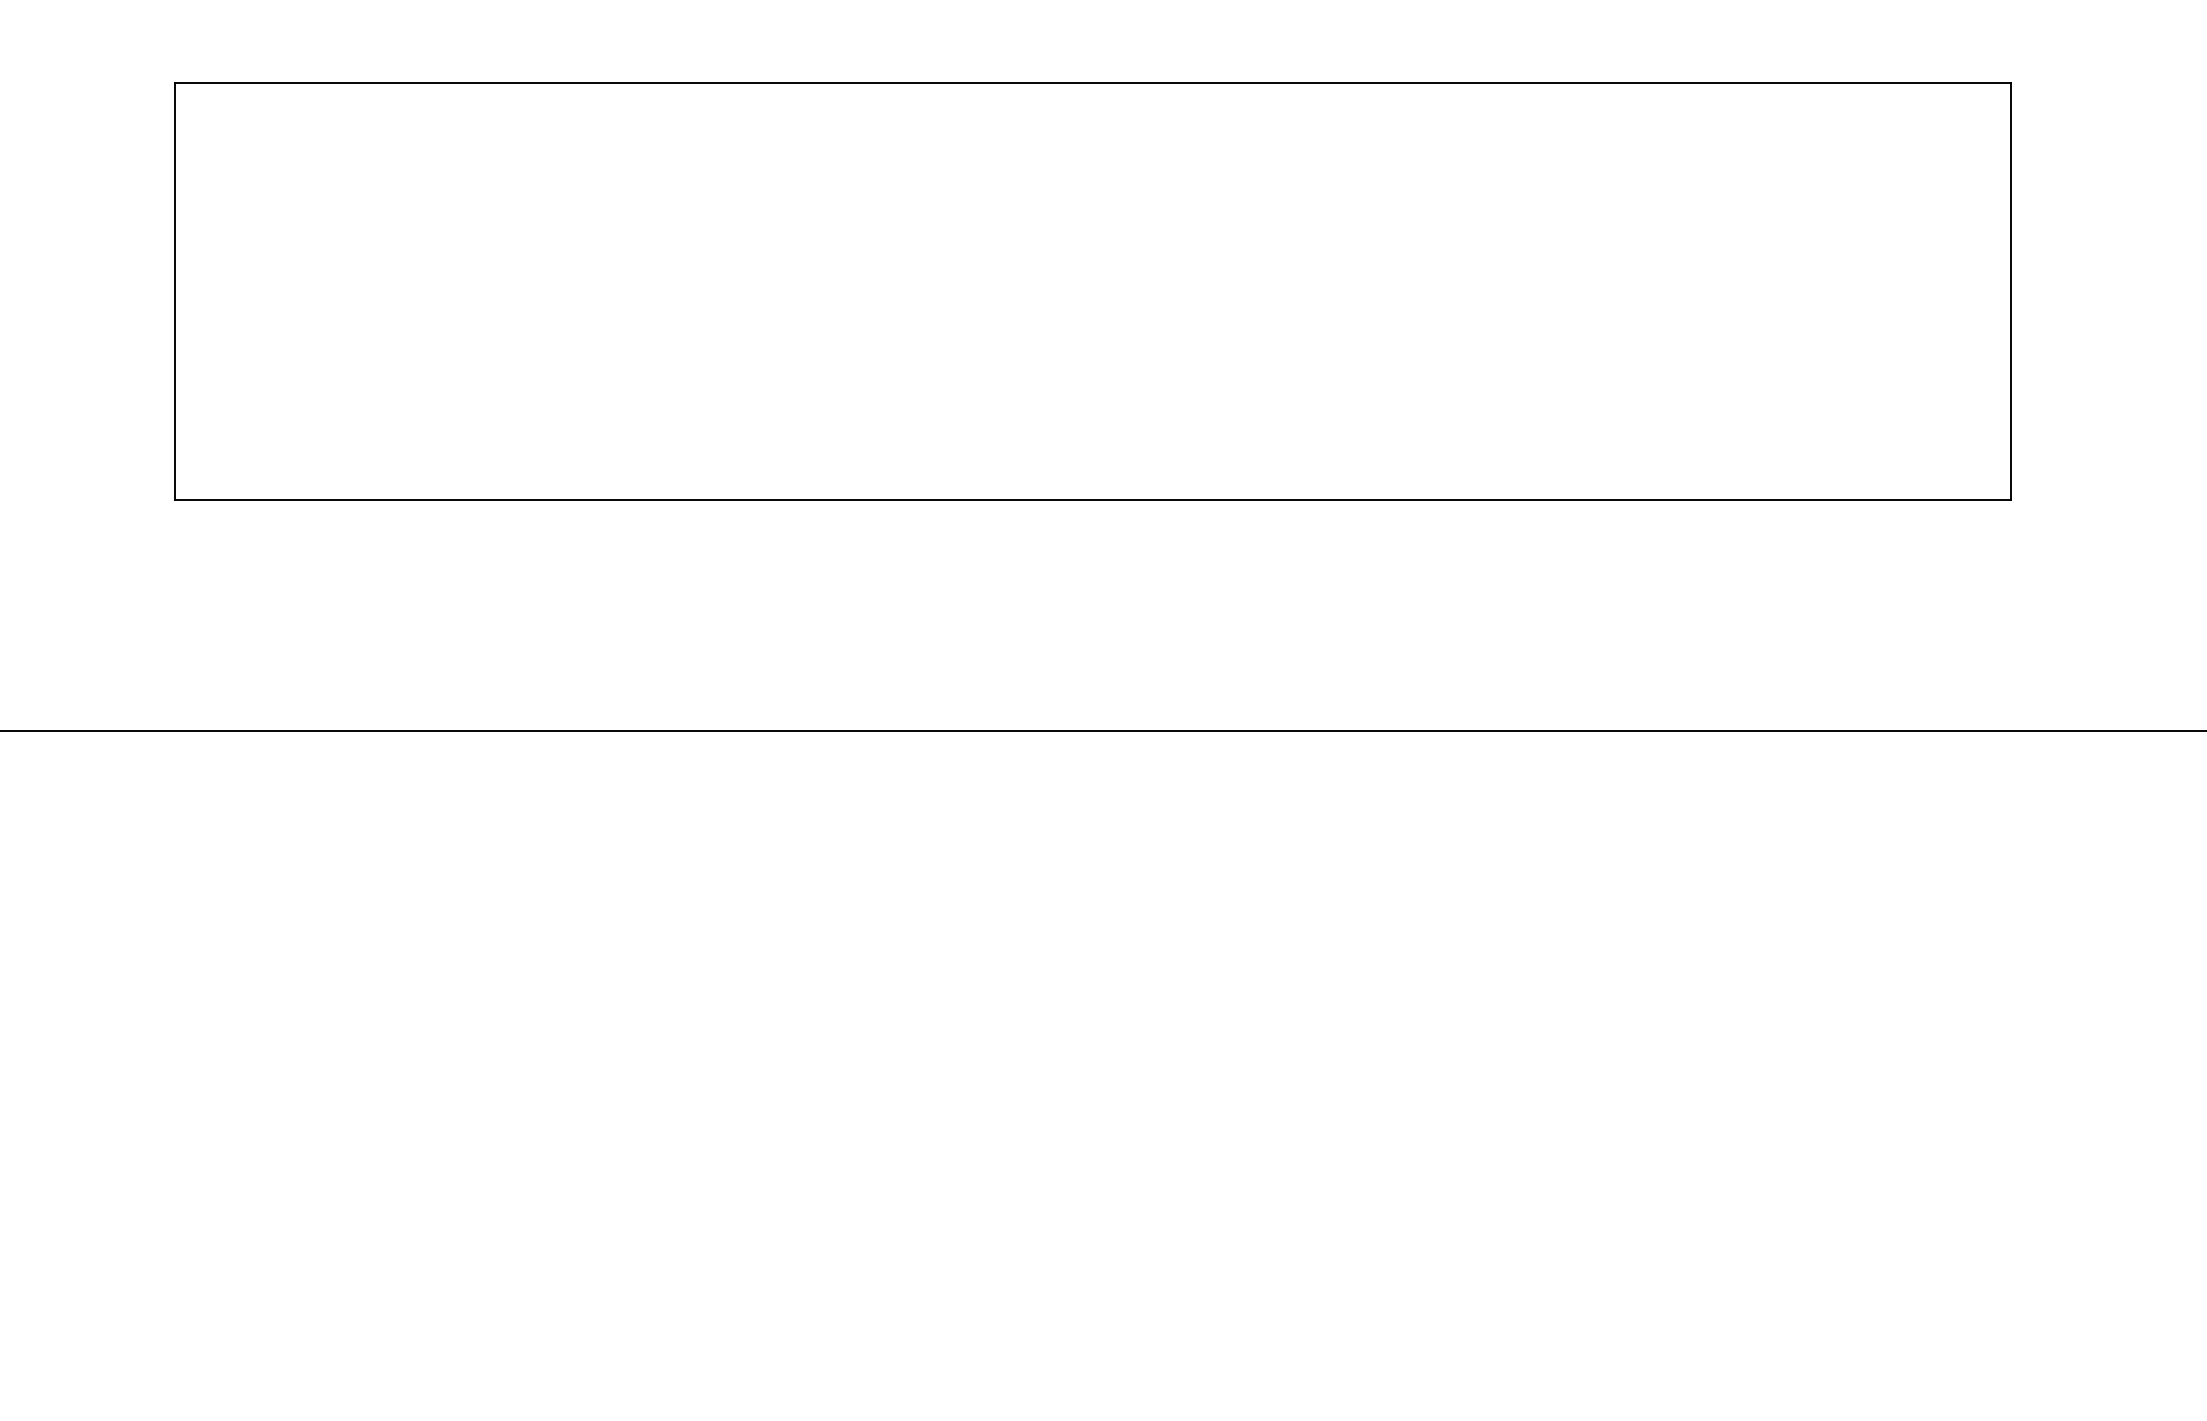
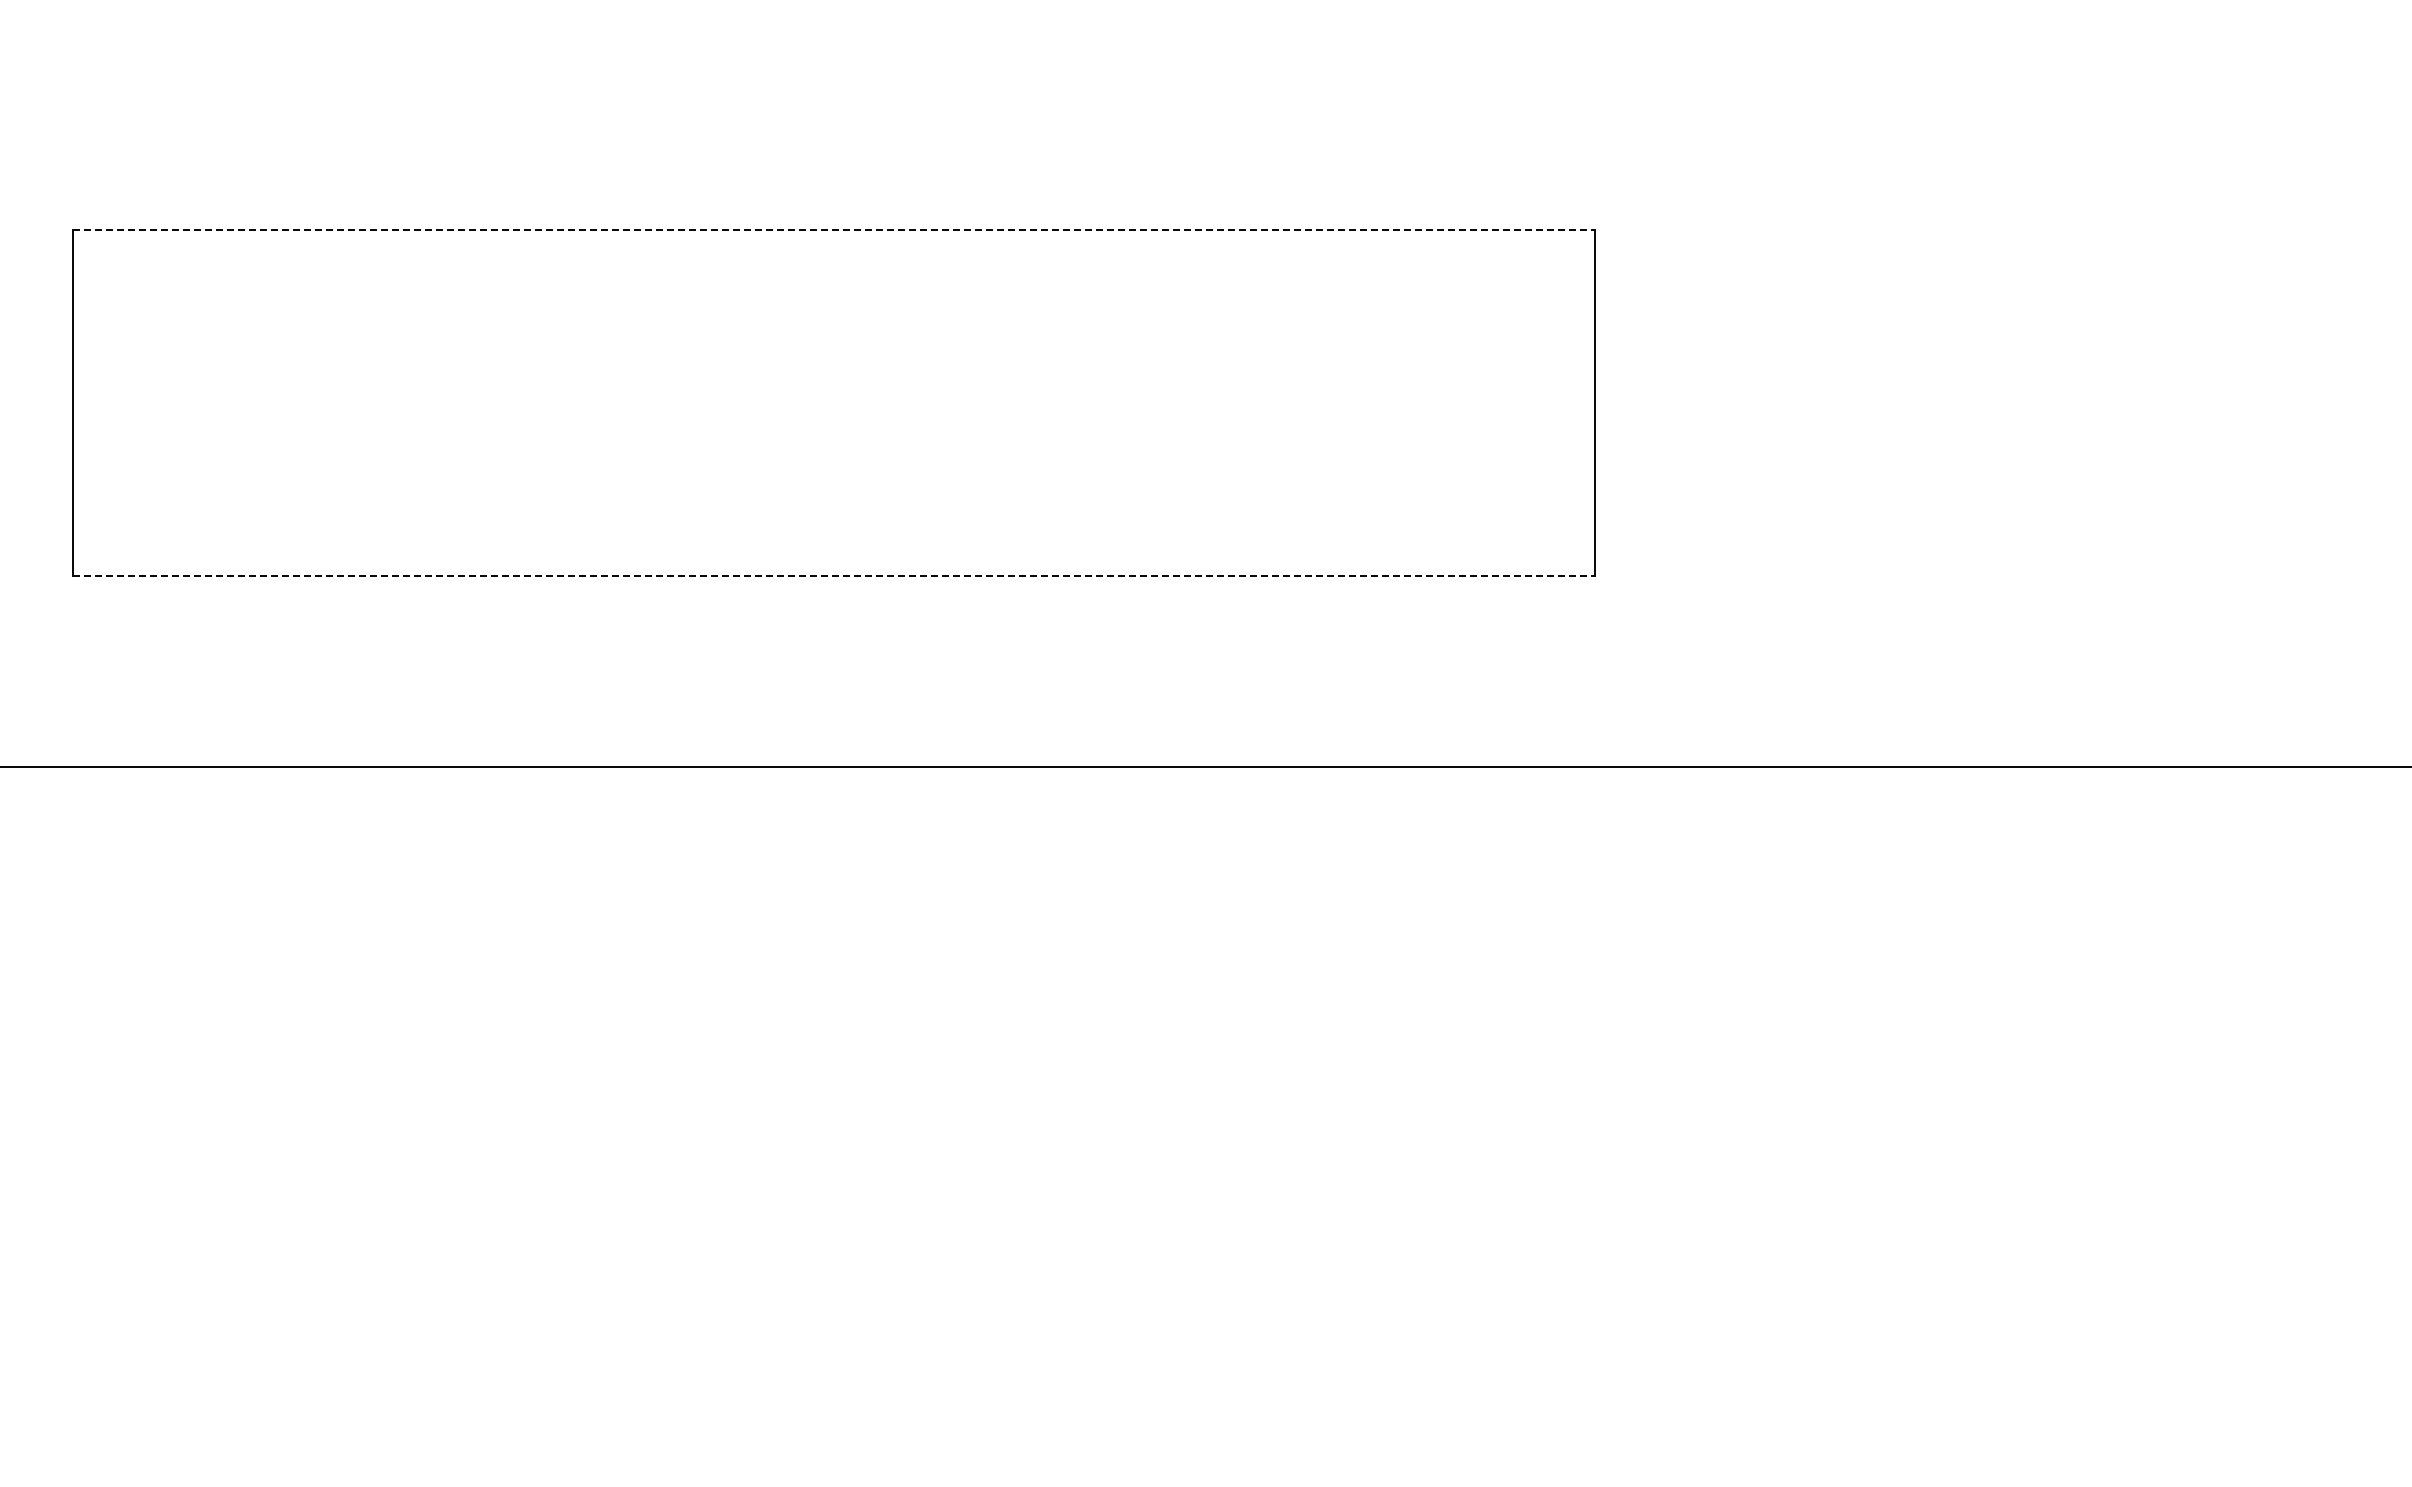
line: (1092, 82) -> (833, 229), solid -> dashed
line: (1092, 499) -> (833, 575), solid -> dashed

